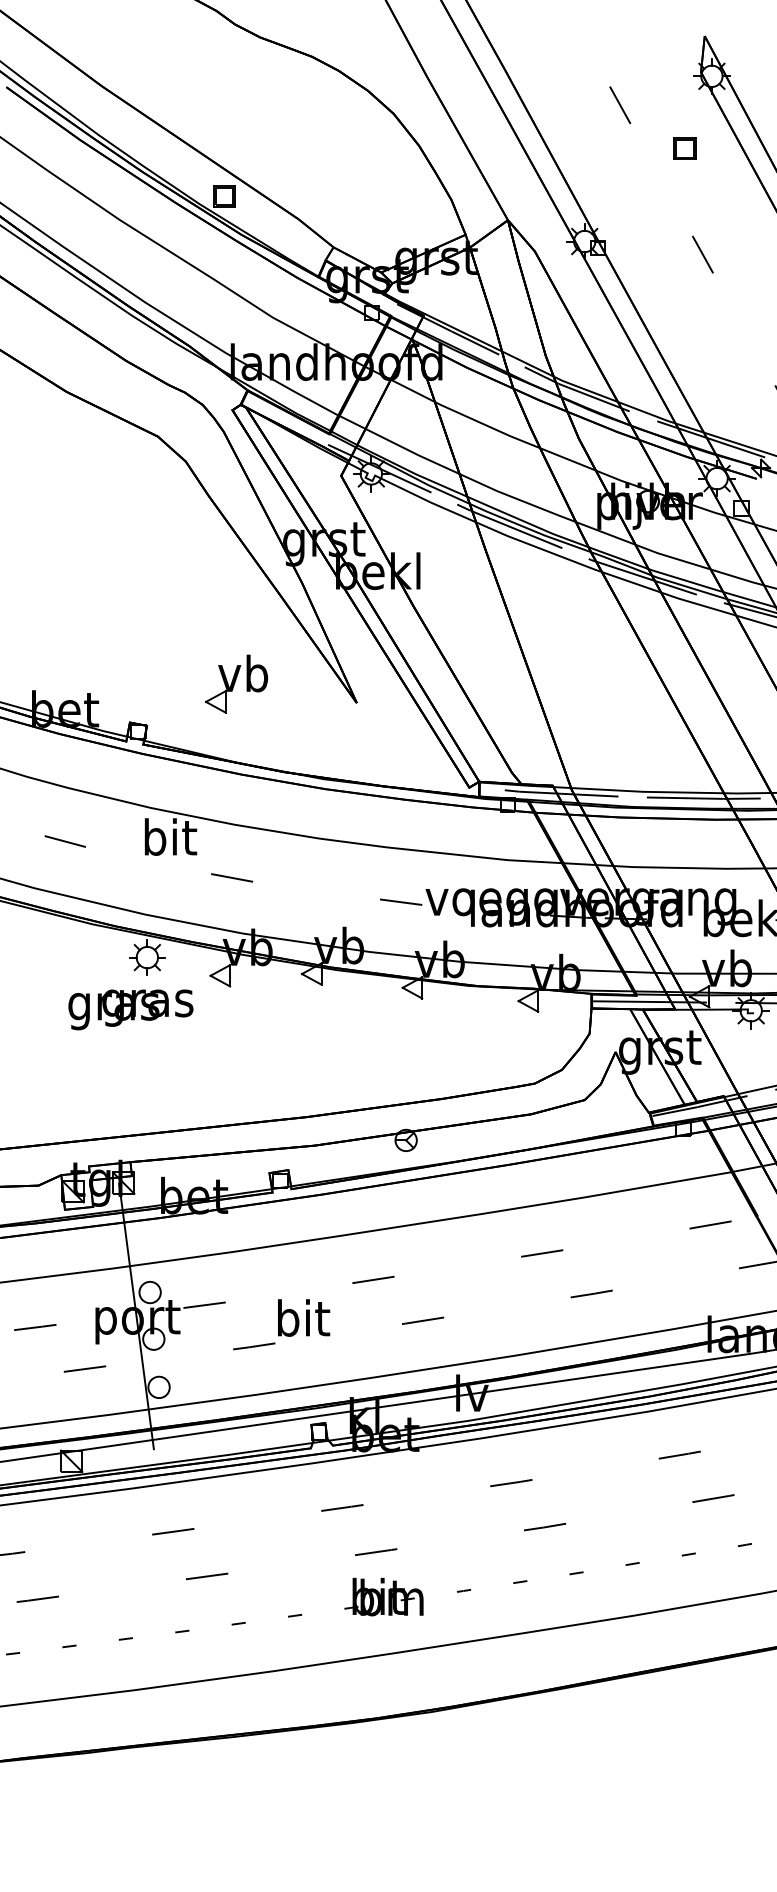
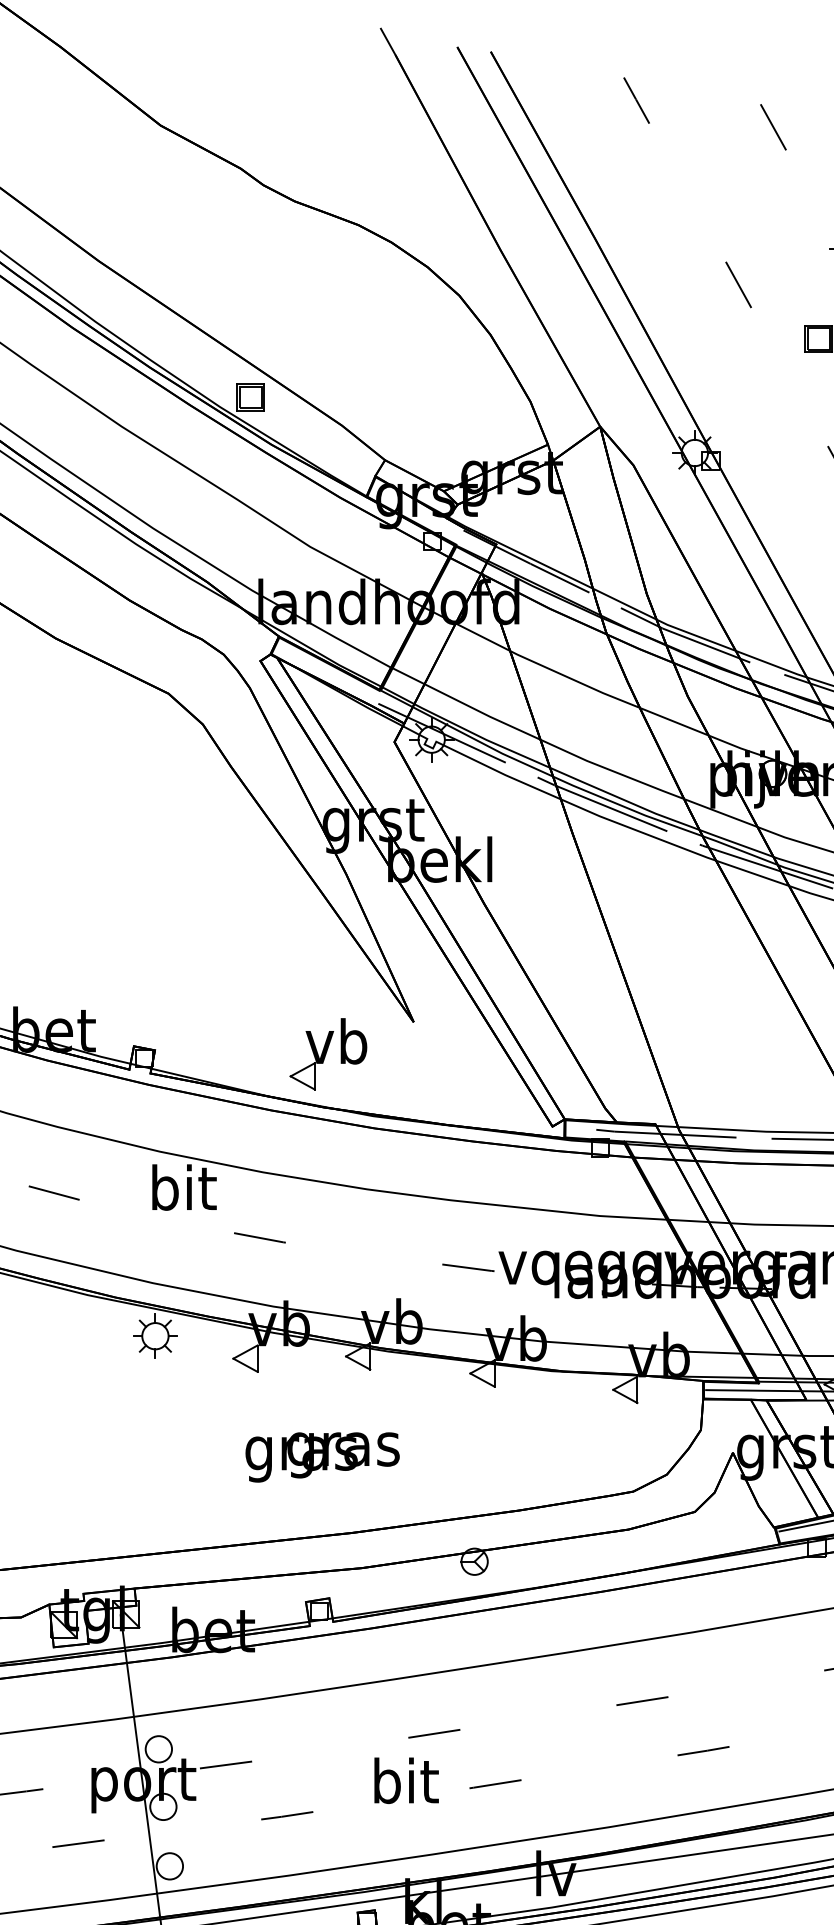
part: (236, 683) -> (328, 1053), moved
text: (130, 1009) -> (322, 1456), moved
text: (304, 1317) -> (407, 1780), moved

